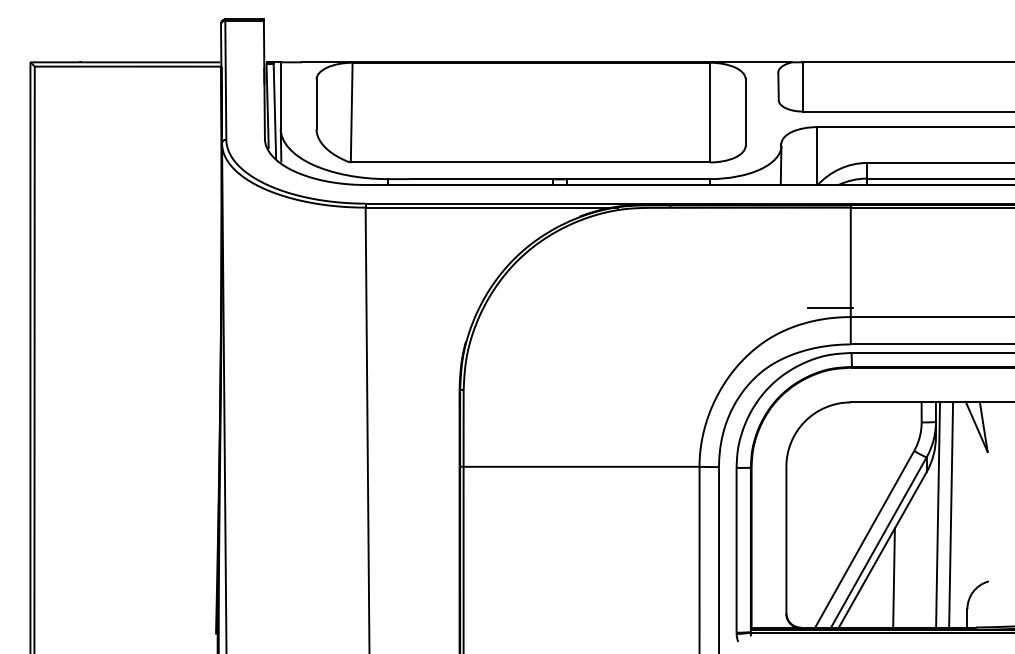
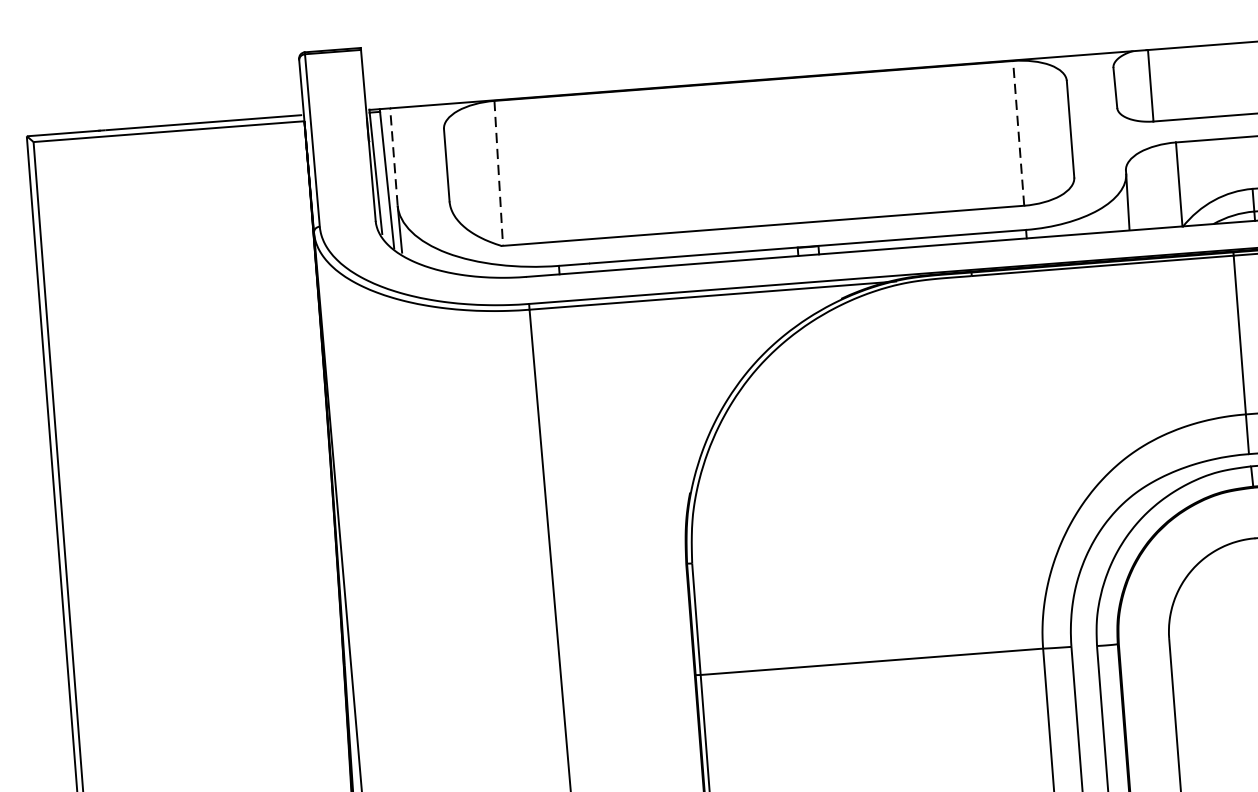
line: (280, 95) -> (393, 156), solid -> dashed
line: (351, 112) -> (498, 173), solid -> dashed
line: (709, 112) -> (1018, 133), solid -> dashed
line: (830, 308) -> (1215, 404), removed

